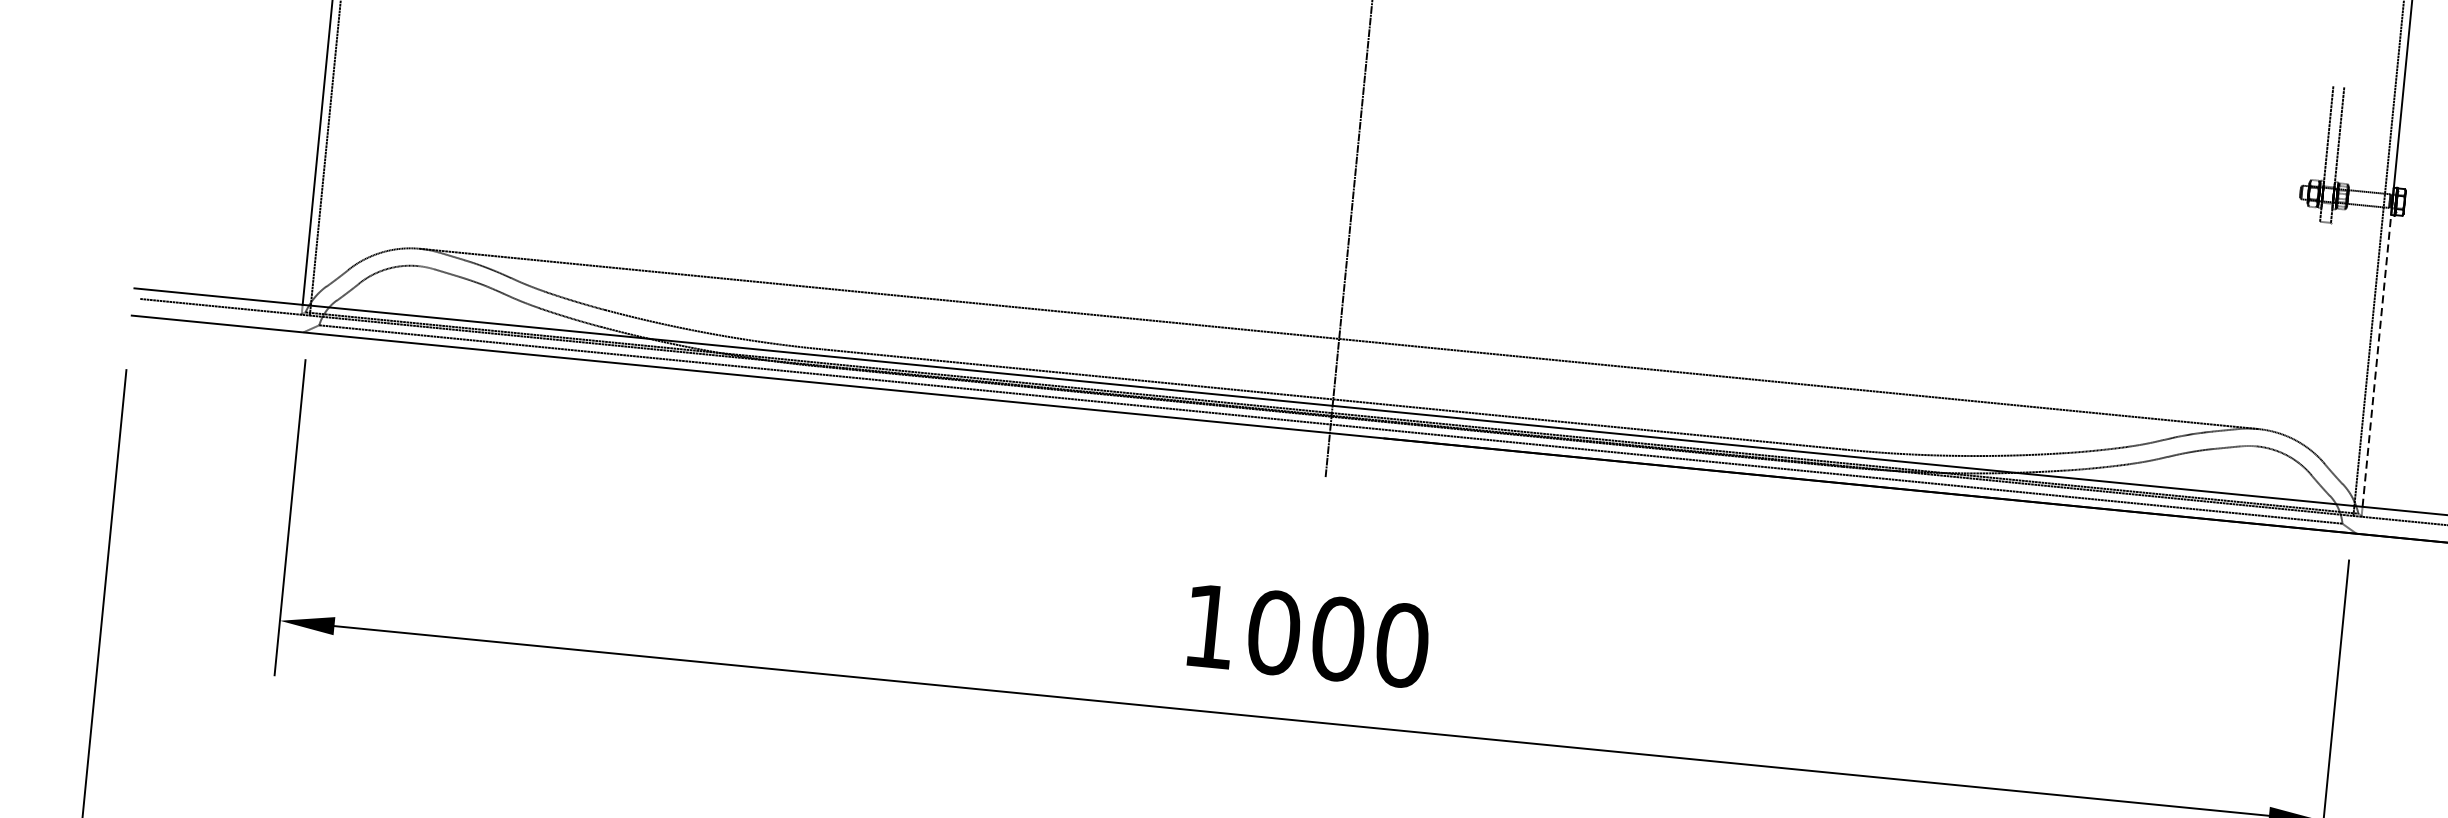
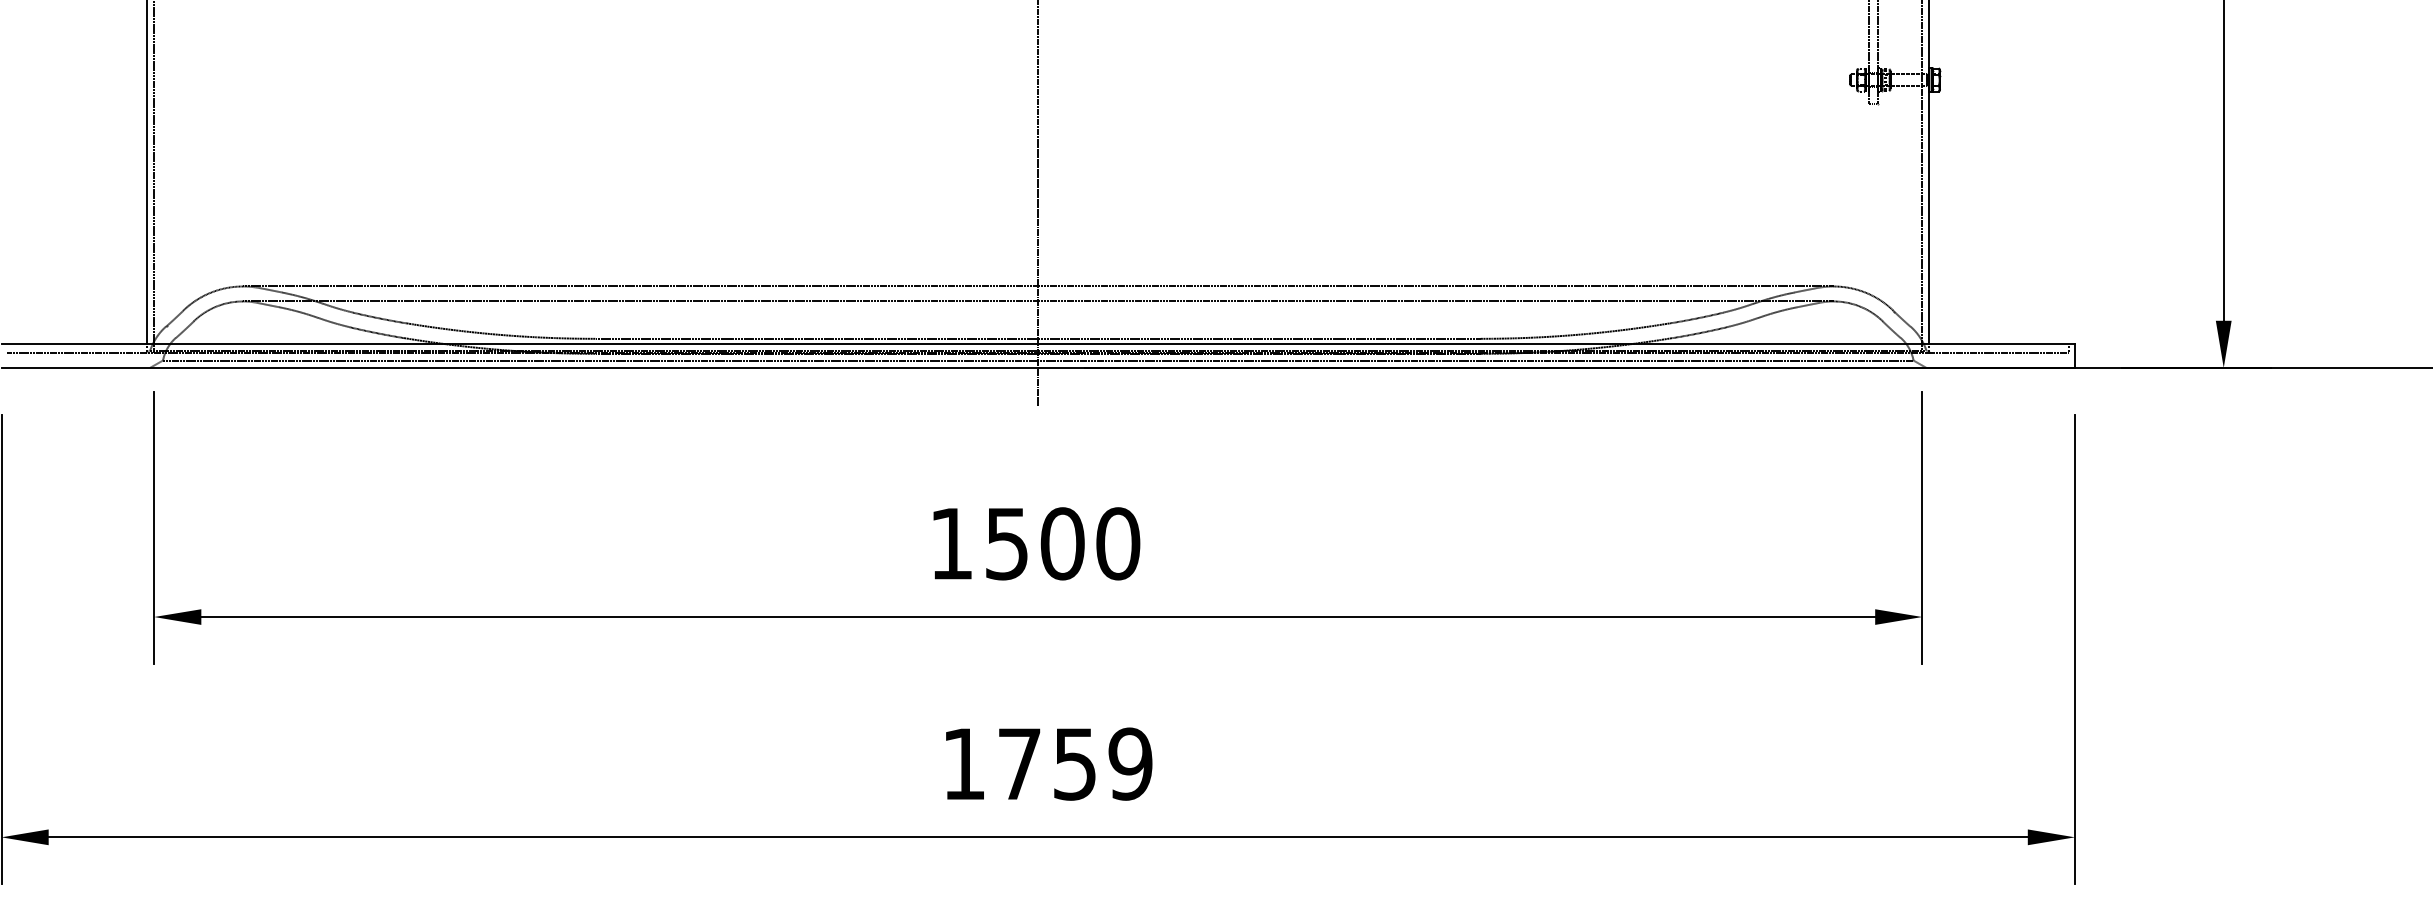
line: (1336, 356) -> (1037, 301), added
line: (2377, 360) -> (1929, 217), dashed -> solid
text: (1274, 632) -> (1007, 543), 1000 -> 1500

